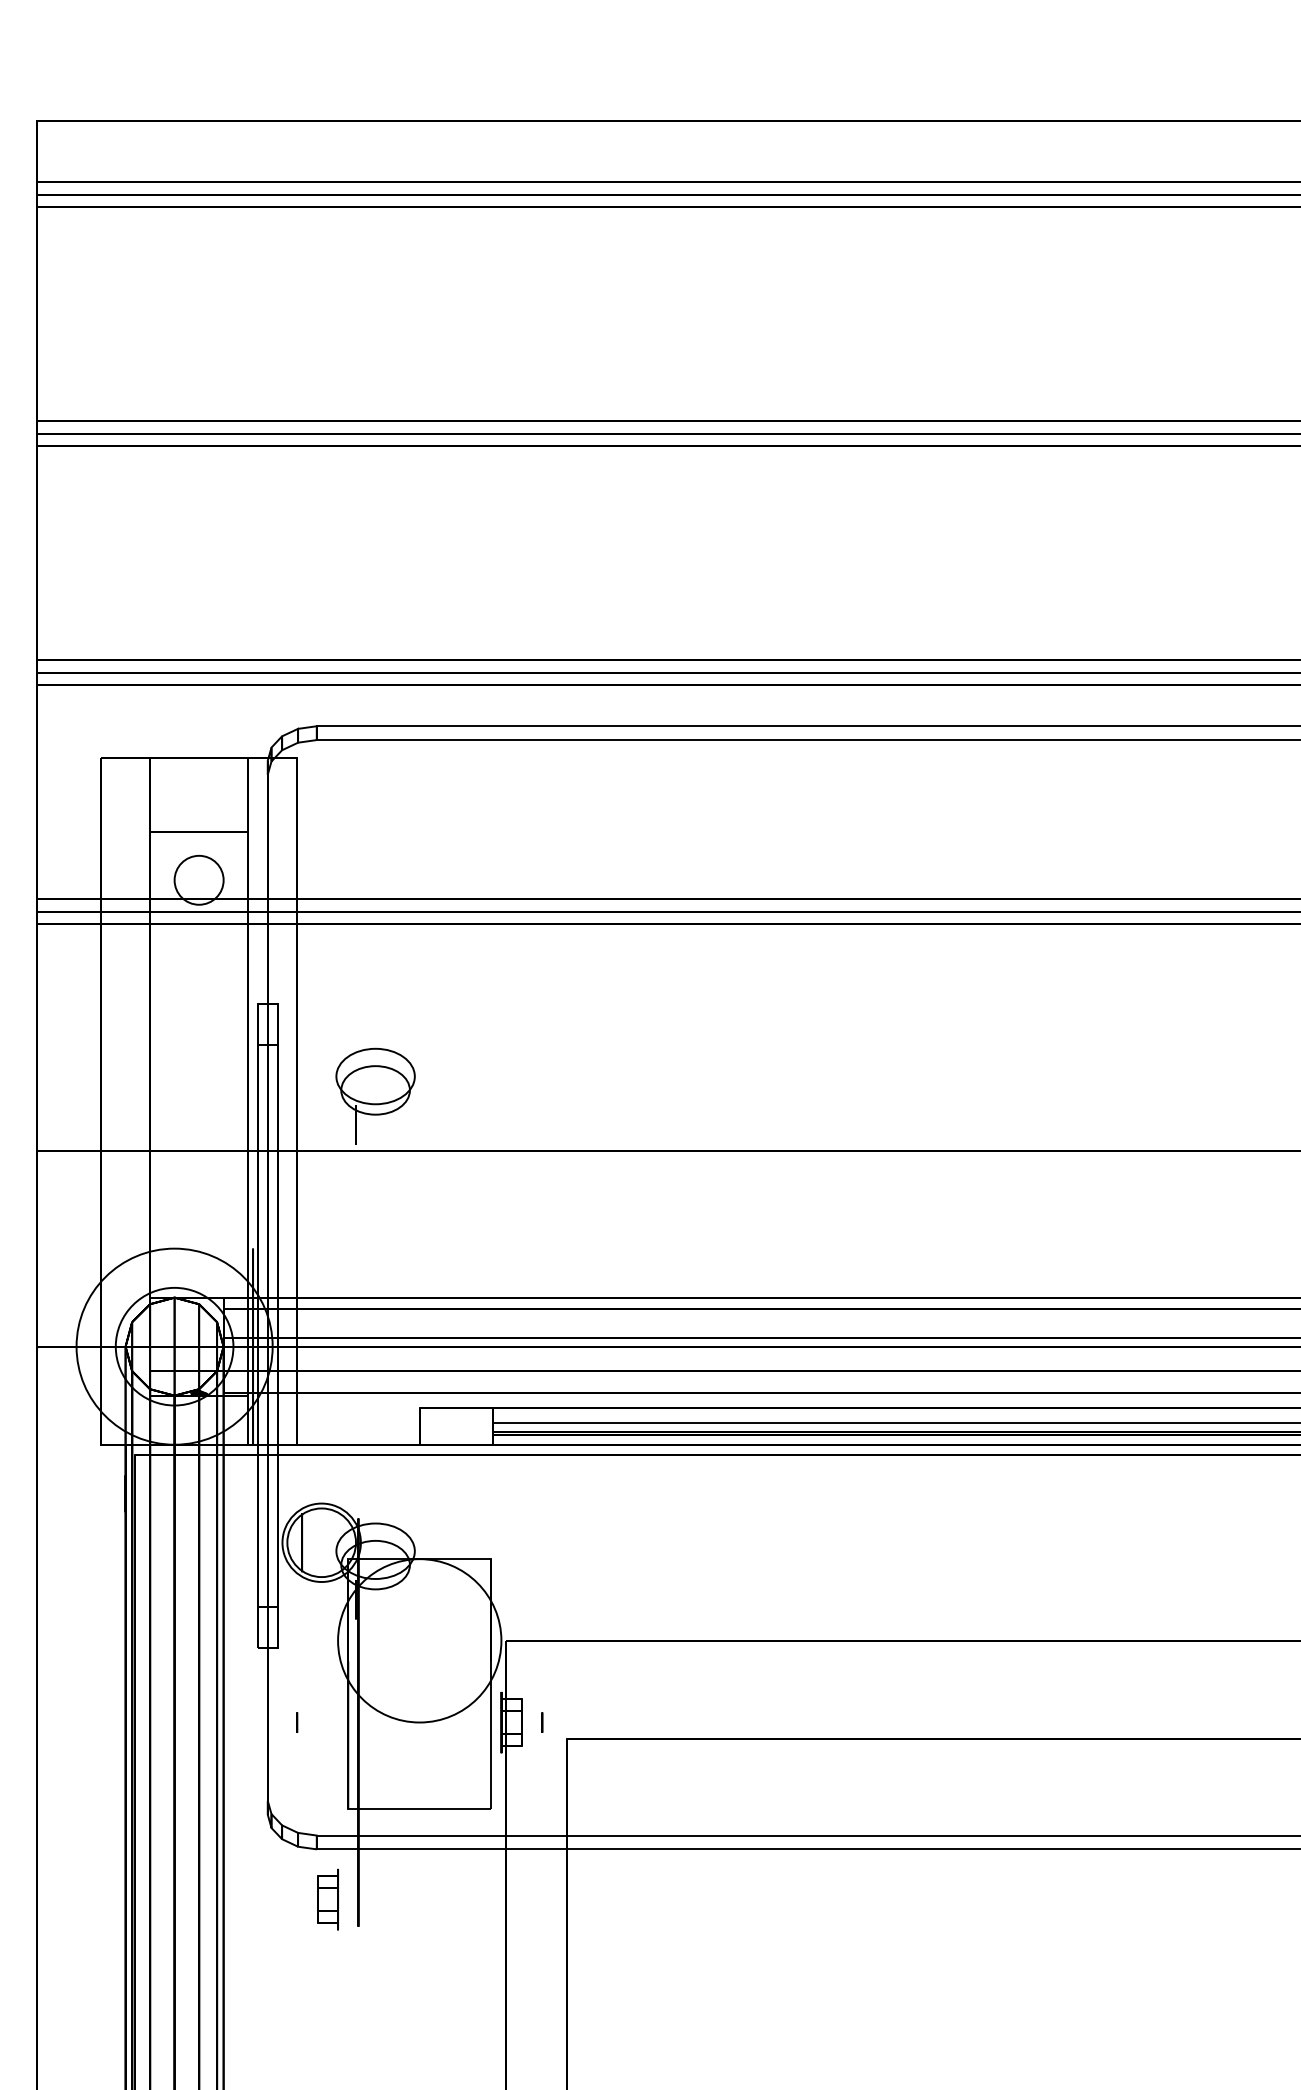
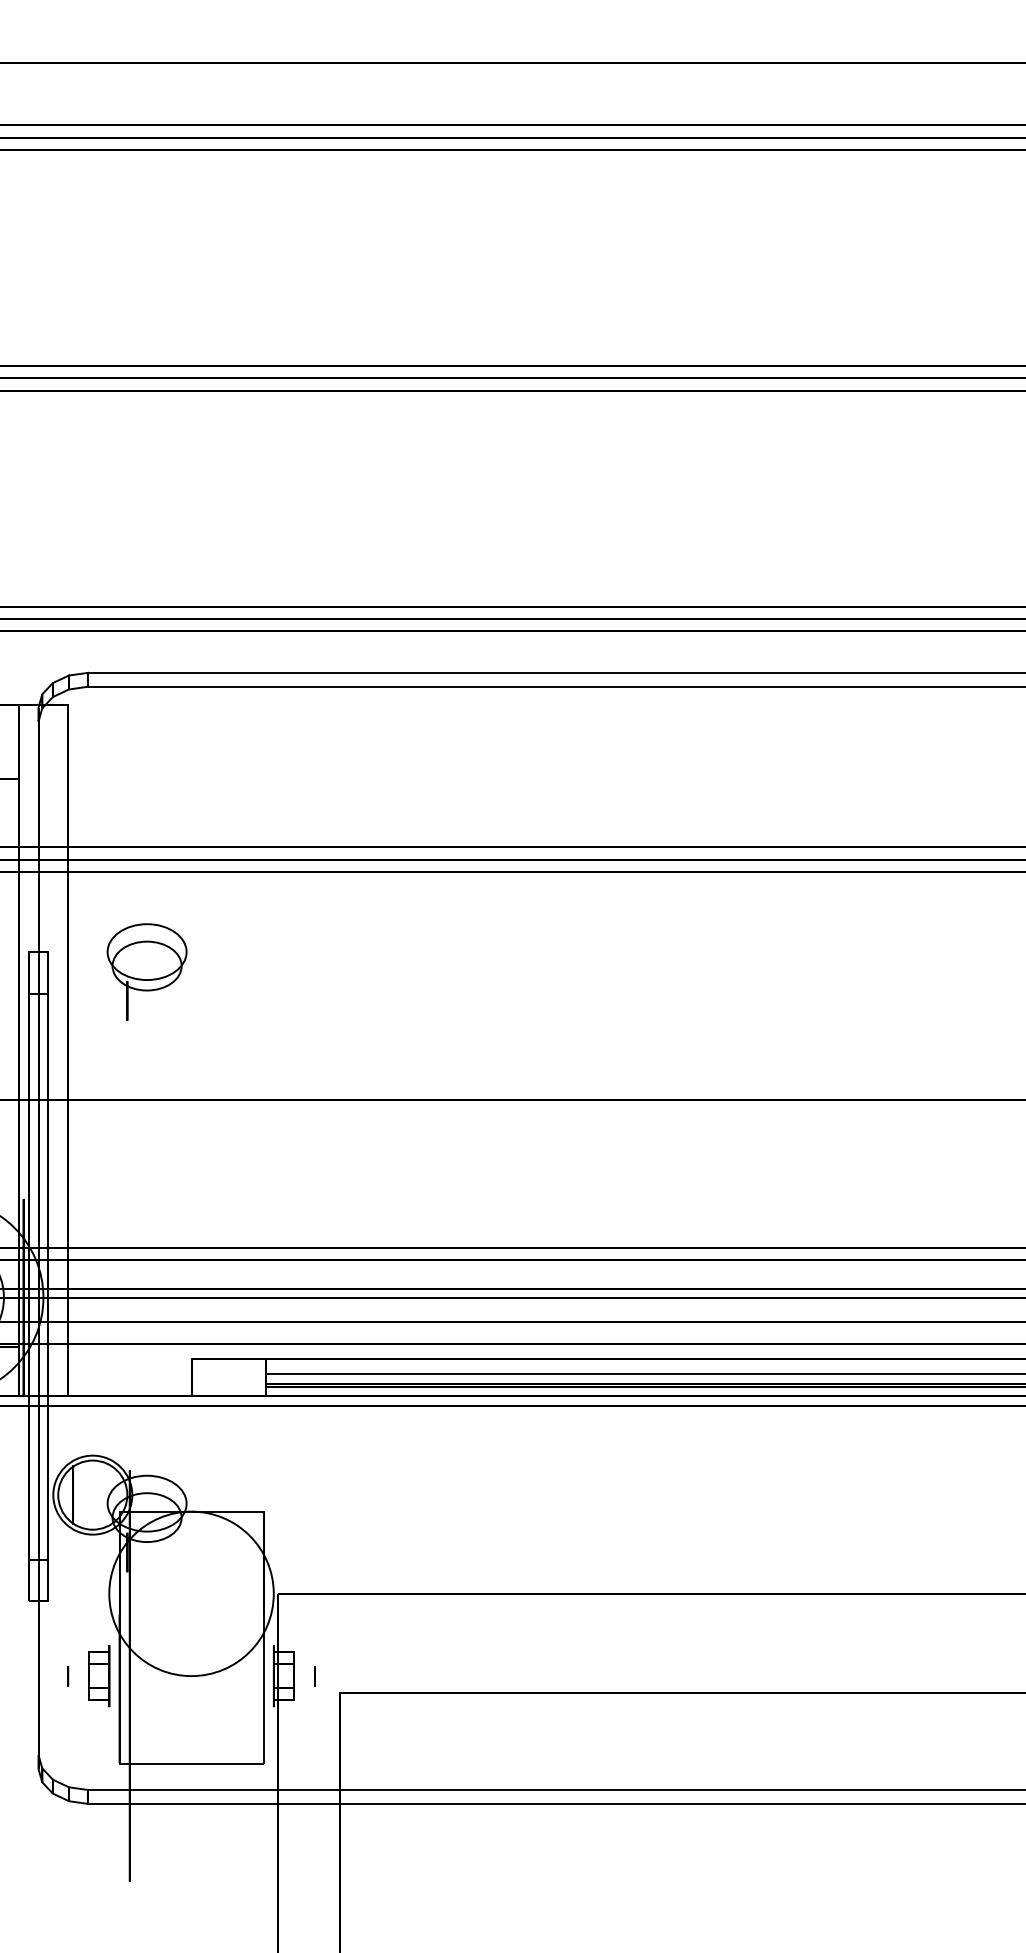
part: (375, 1095) -> (146, 971), moved
part: (327, 1899) -> (98, 1676), moved

